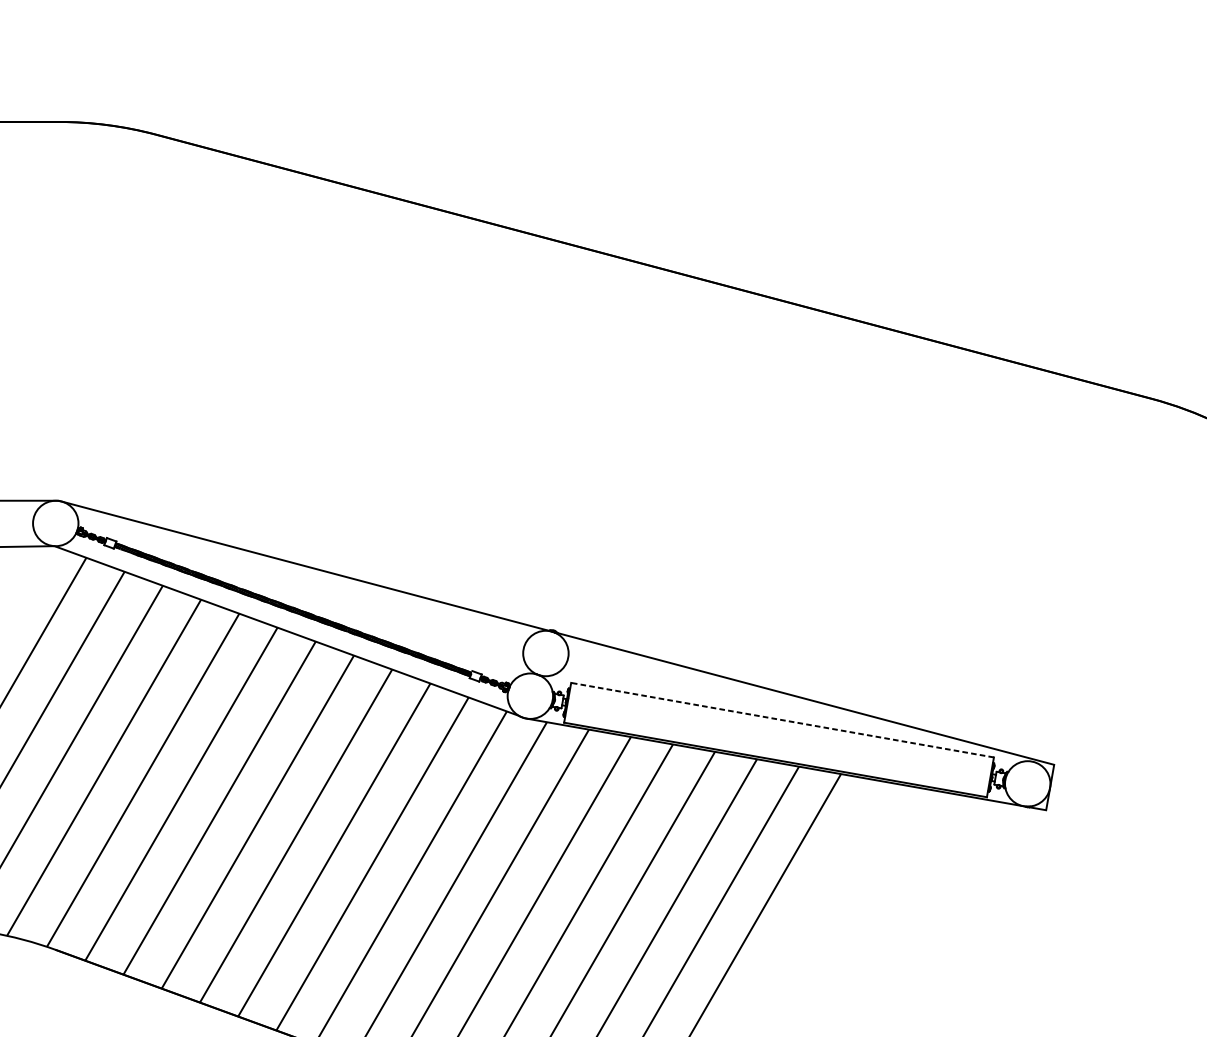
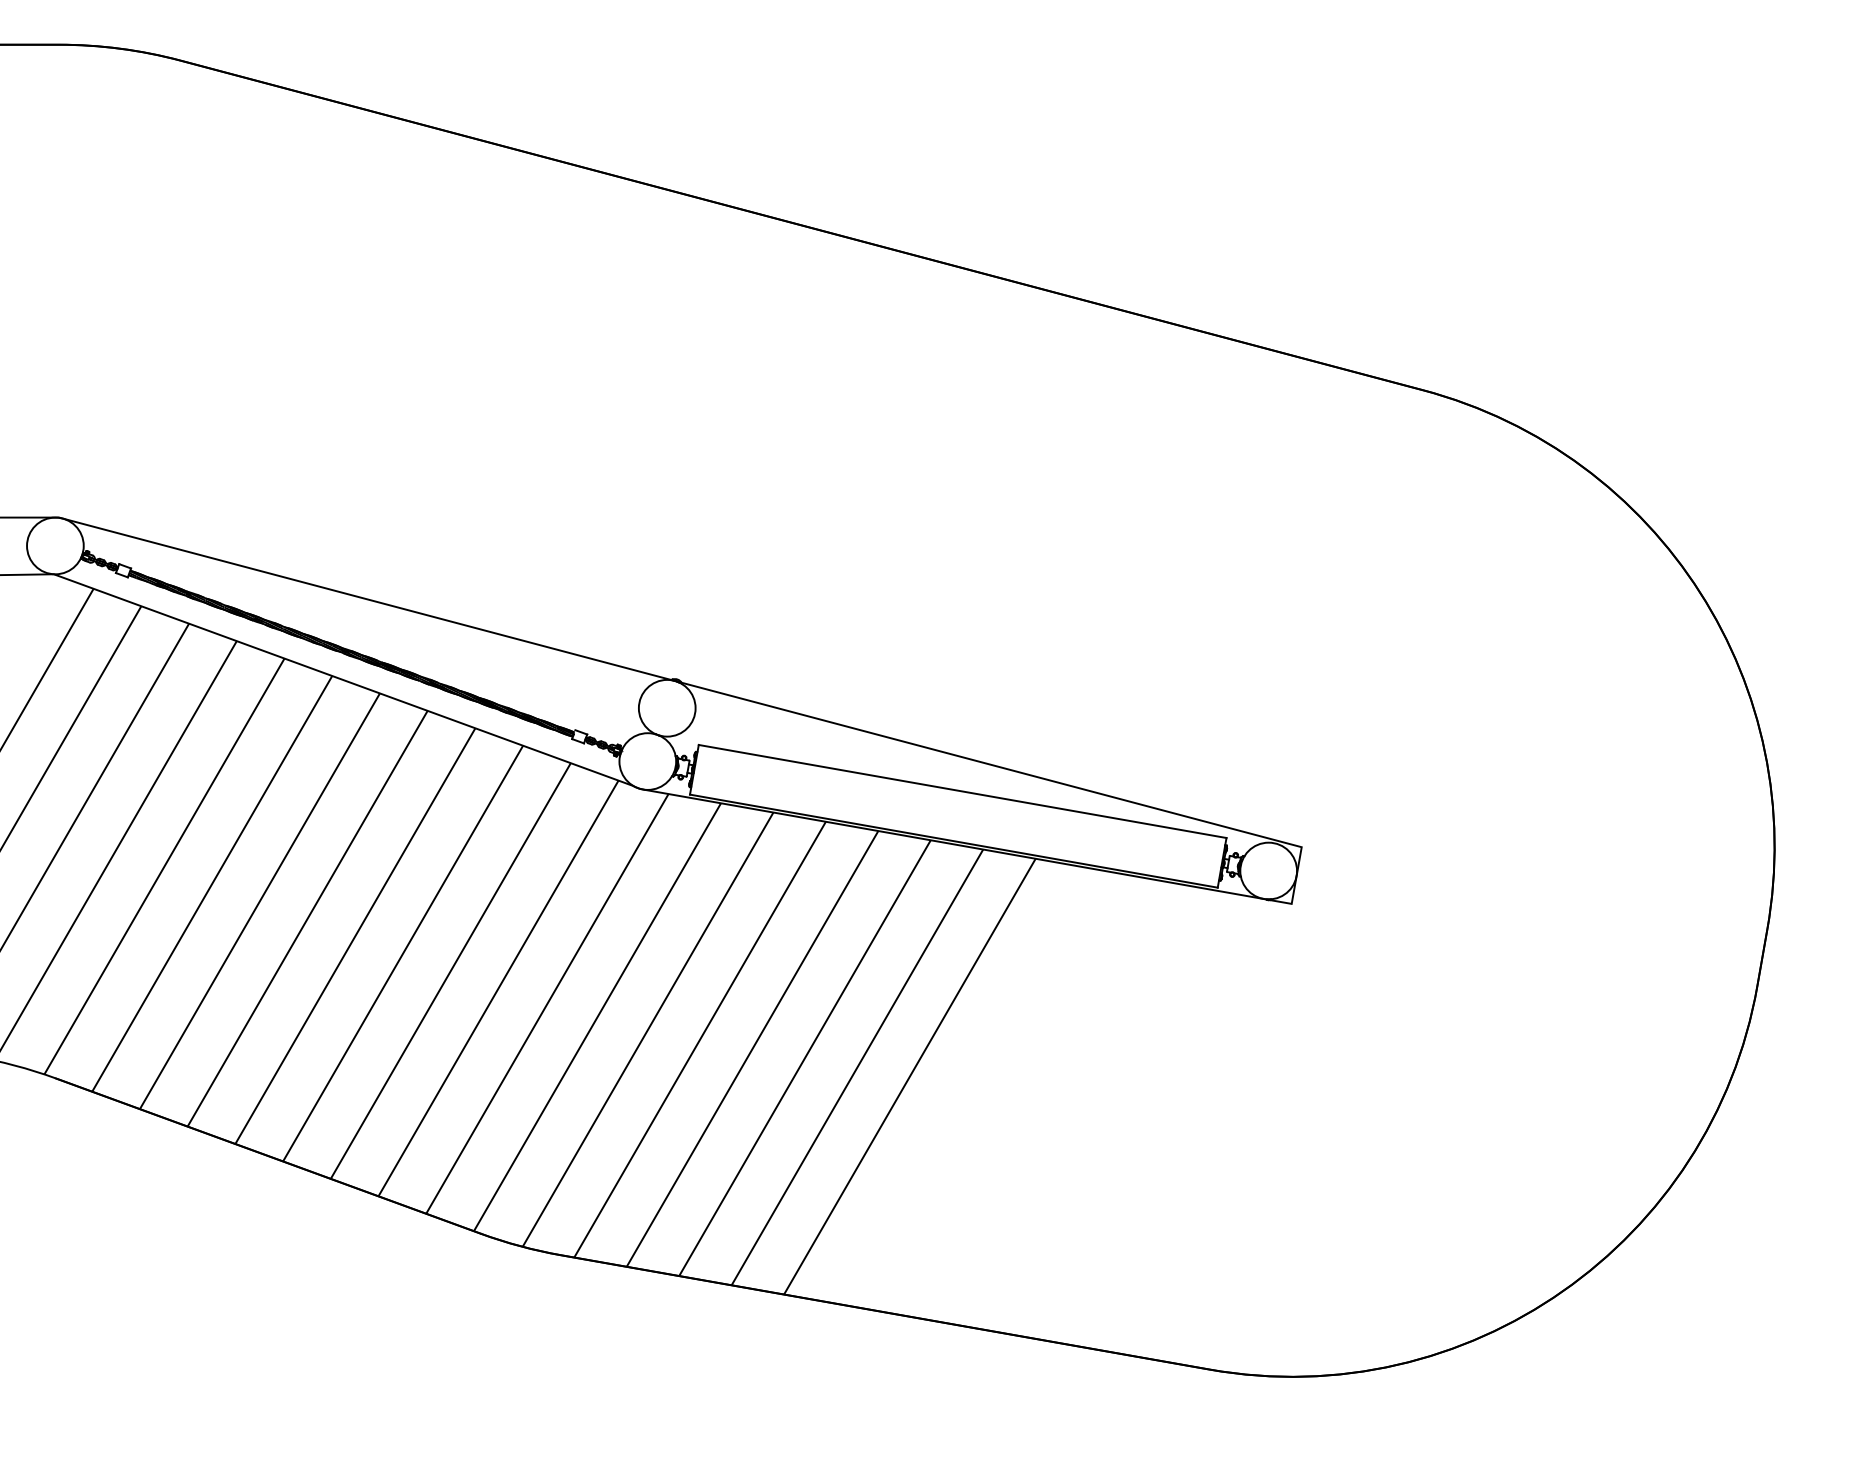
line: (782, 720) -> (962, 791), dashed -> solid

